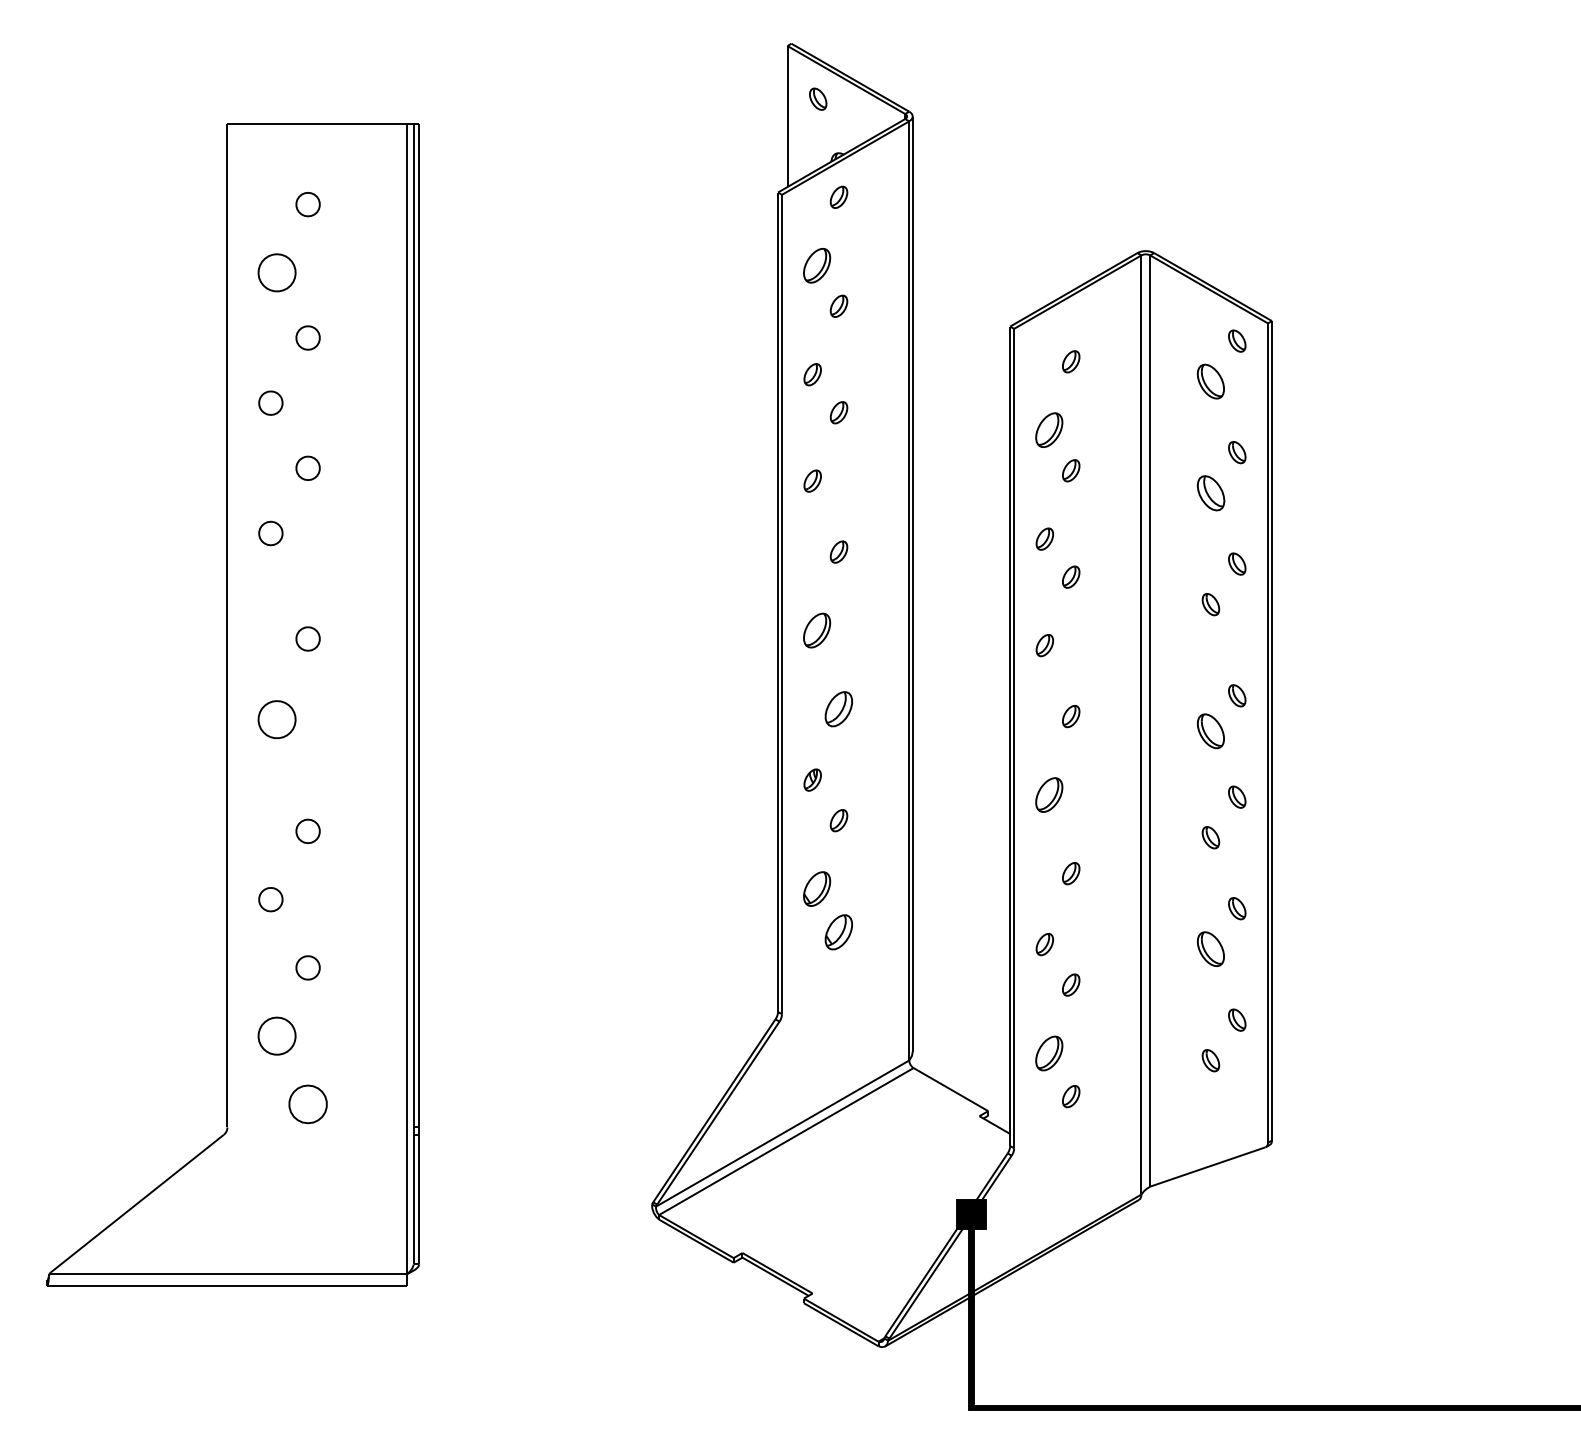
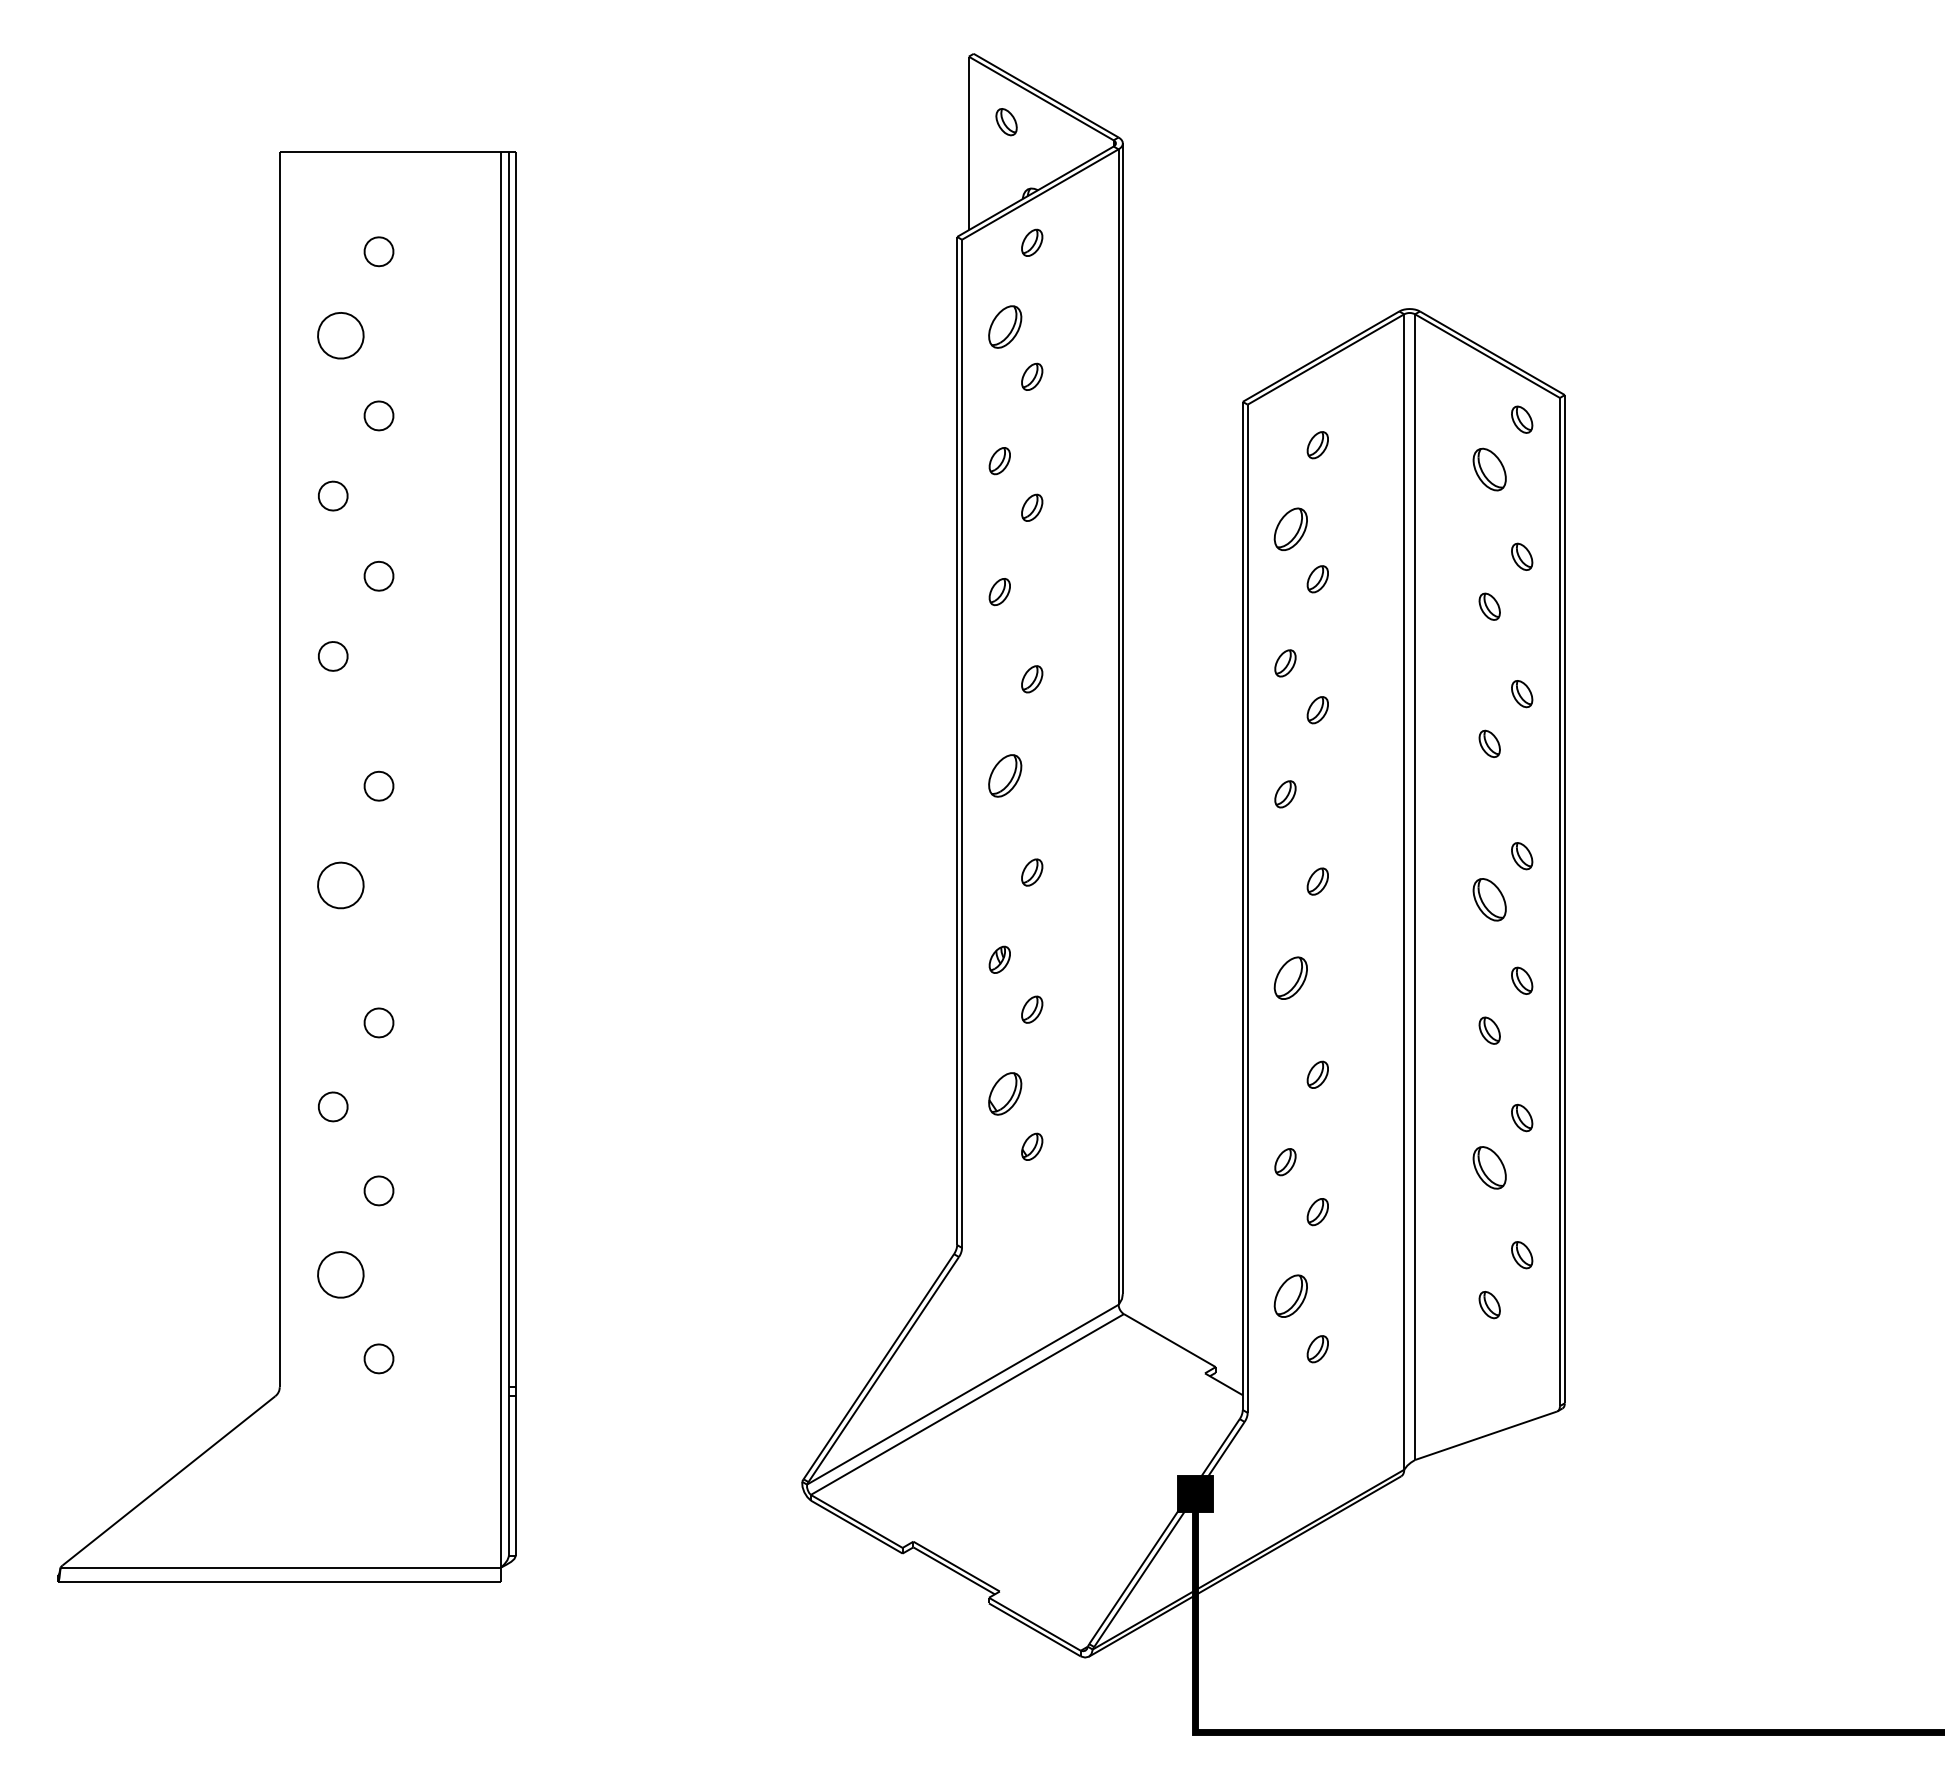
part: (1210, 492) -> (1489, 606), size x0.62
part: (839, 709) -> (1032, 872), size x0.62
part: (839, 931) -> (1032, 1146), size x0.62
part: (307, 1104) -> (378, 1358), size x0.62

